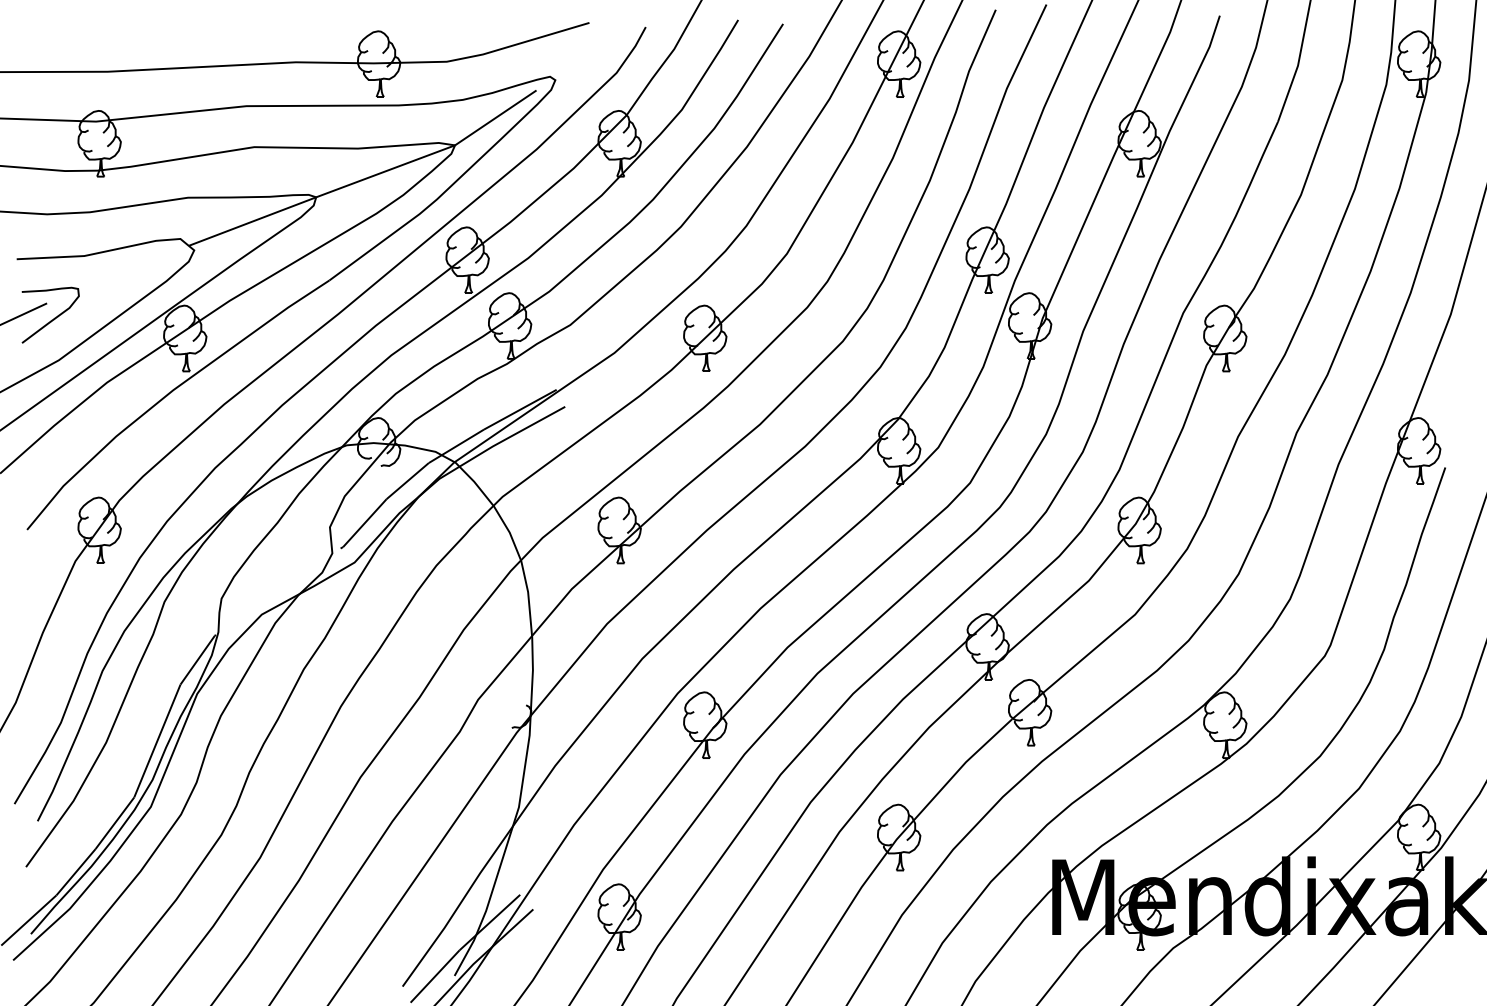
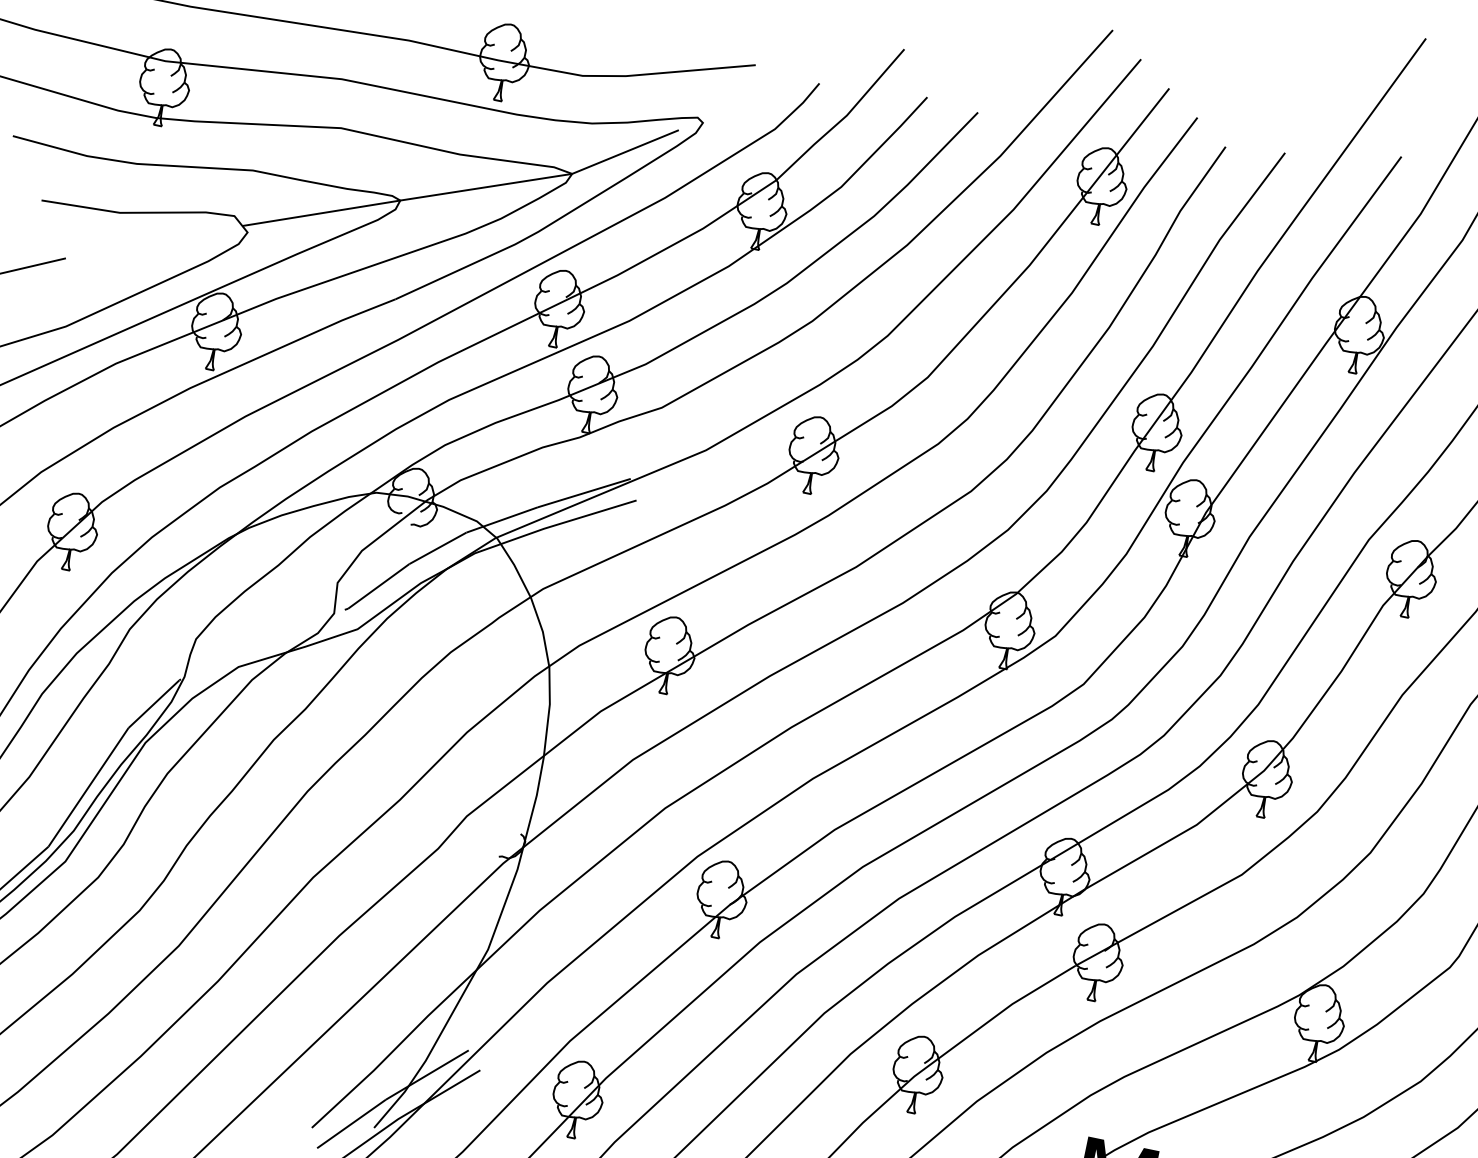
curve: (54, 317) -> (71, 276), removed

